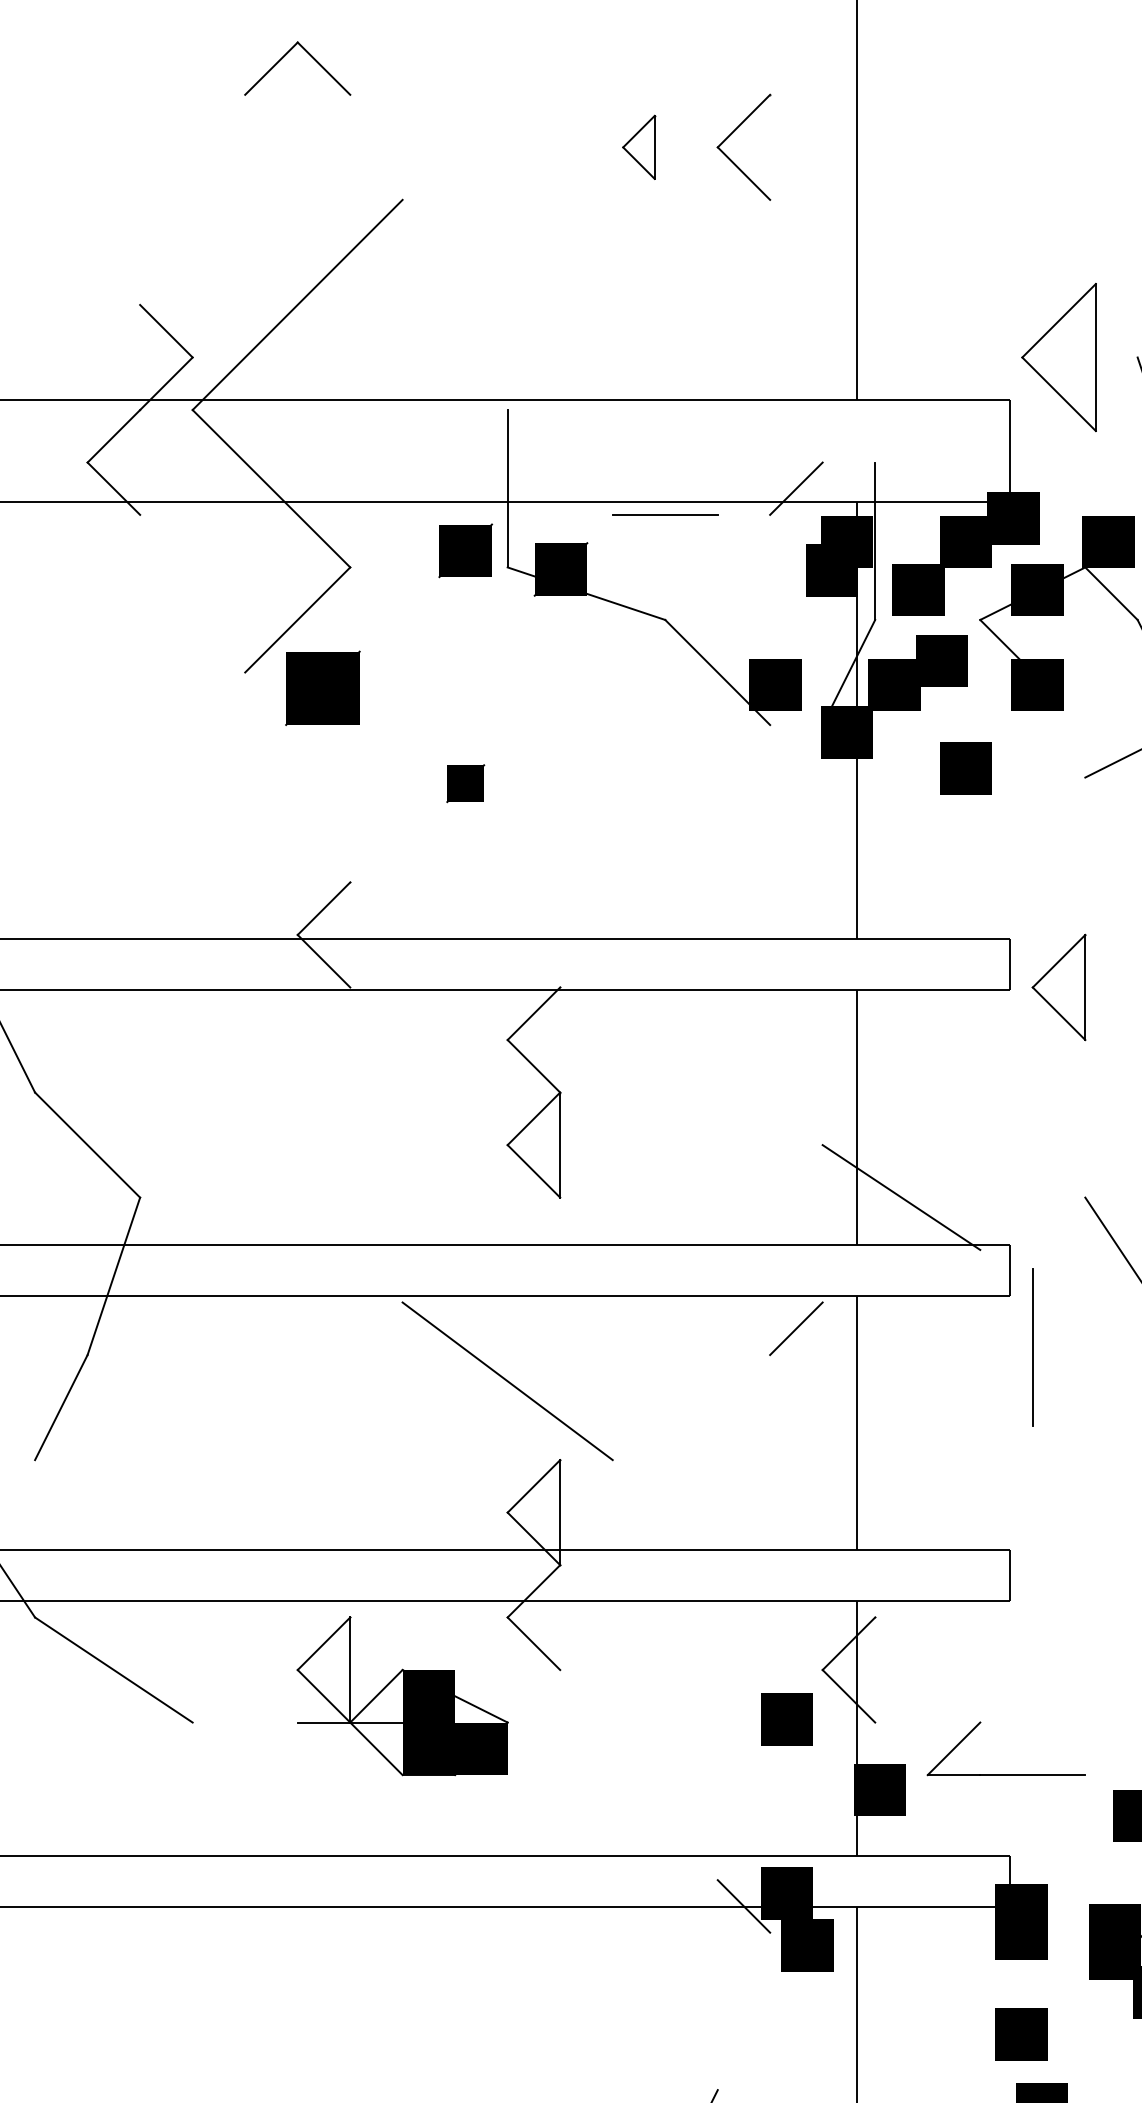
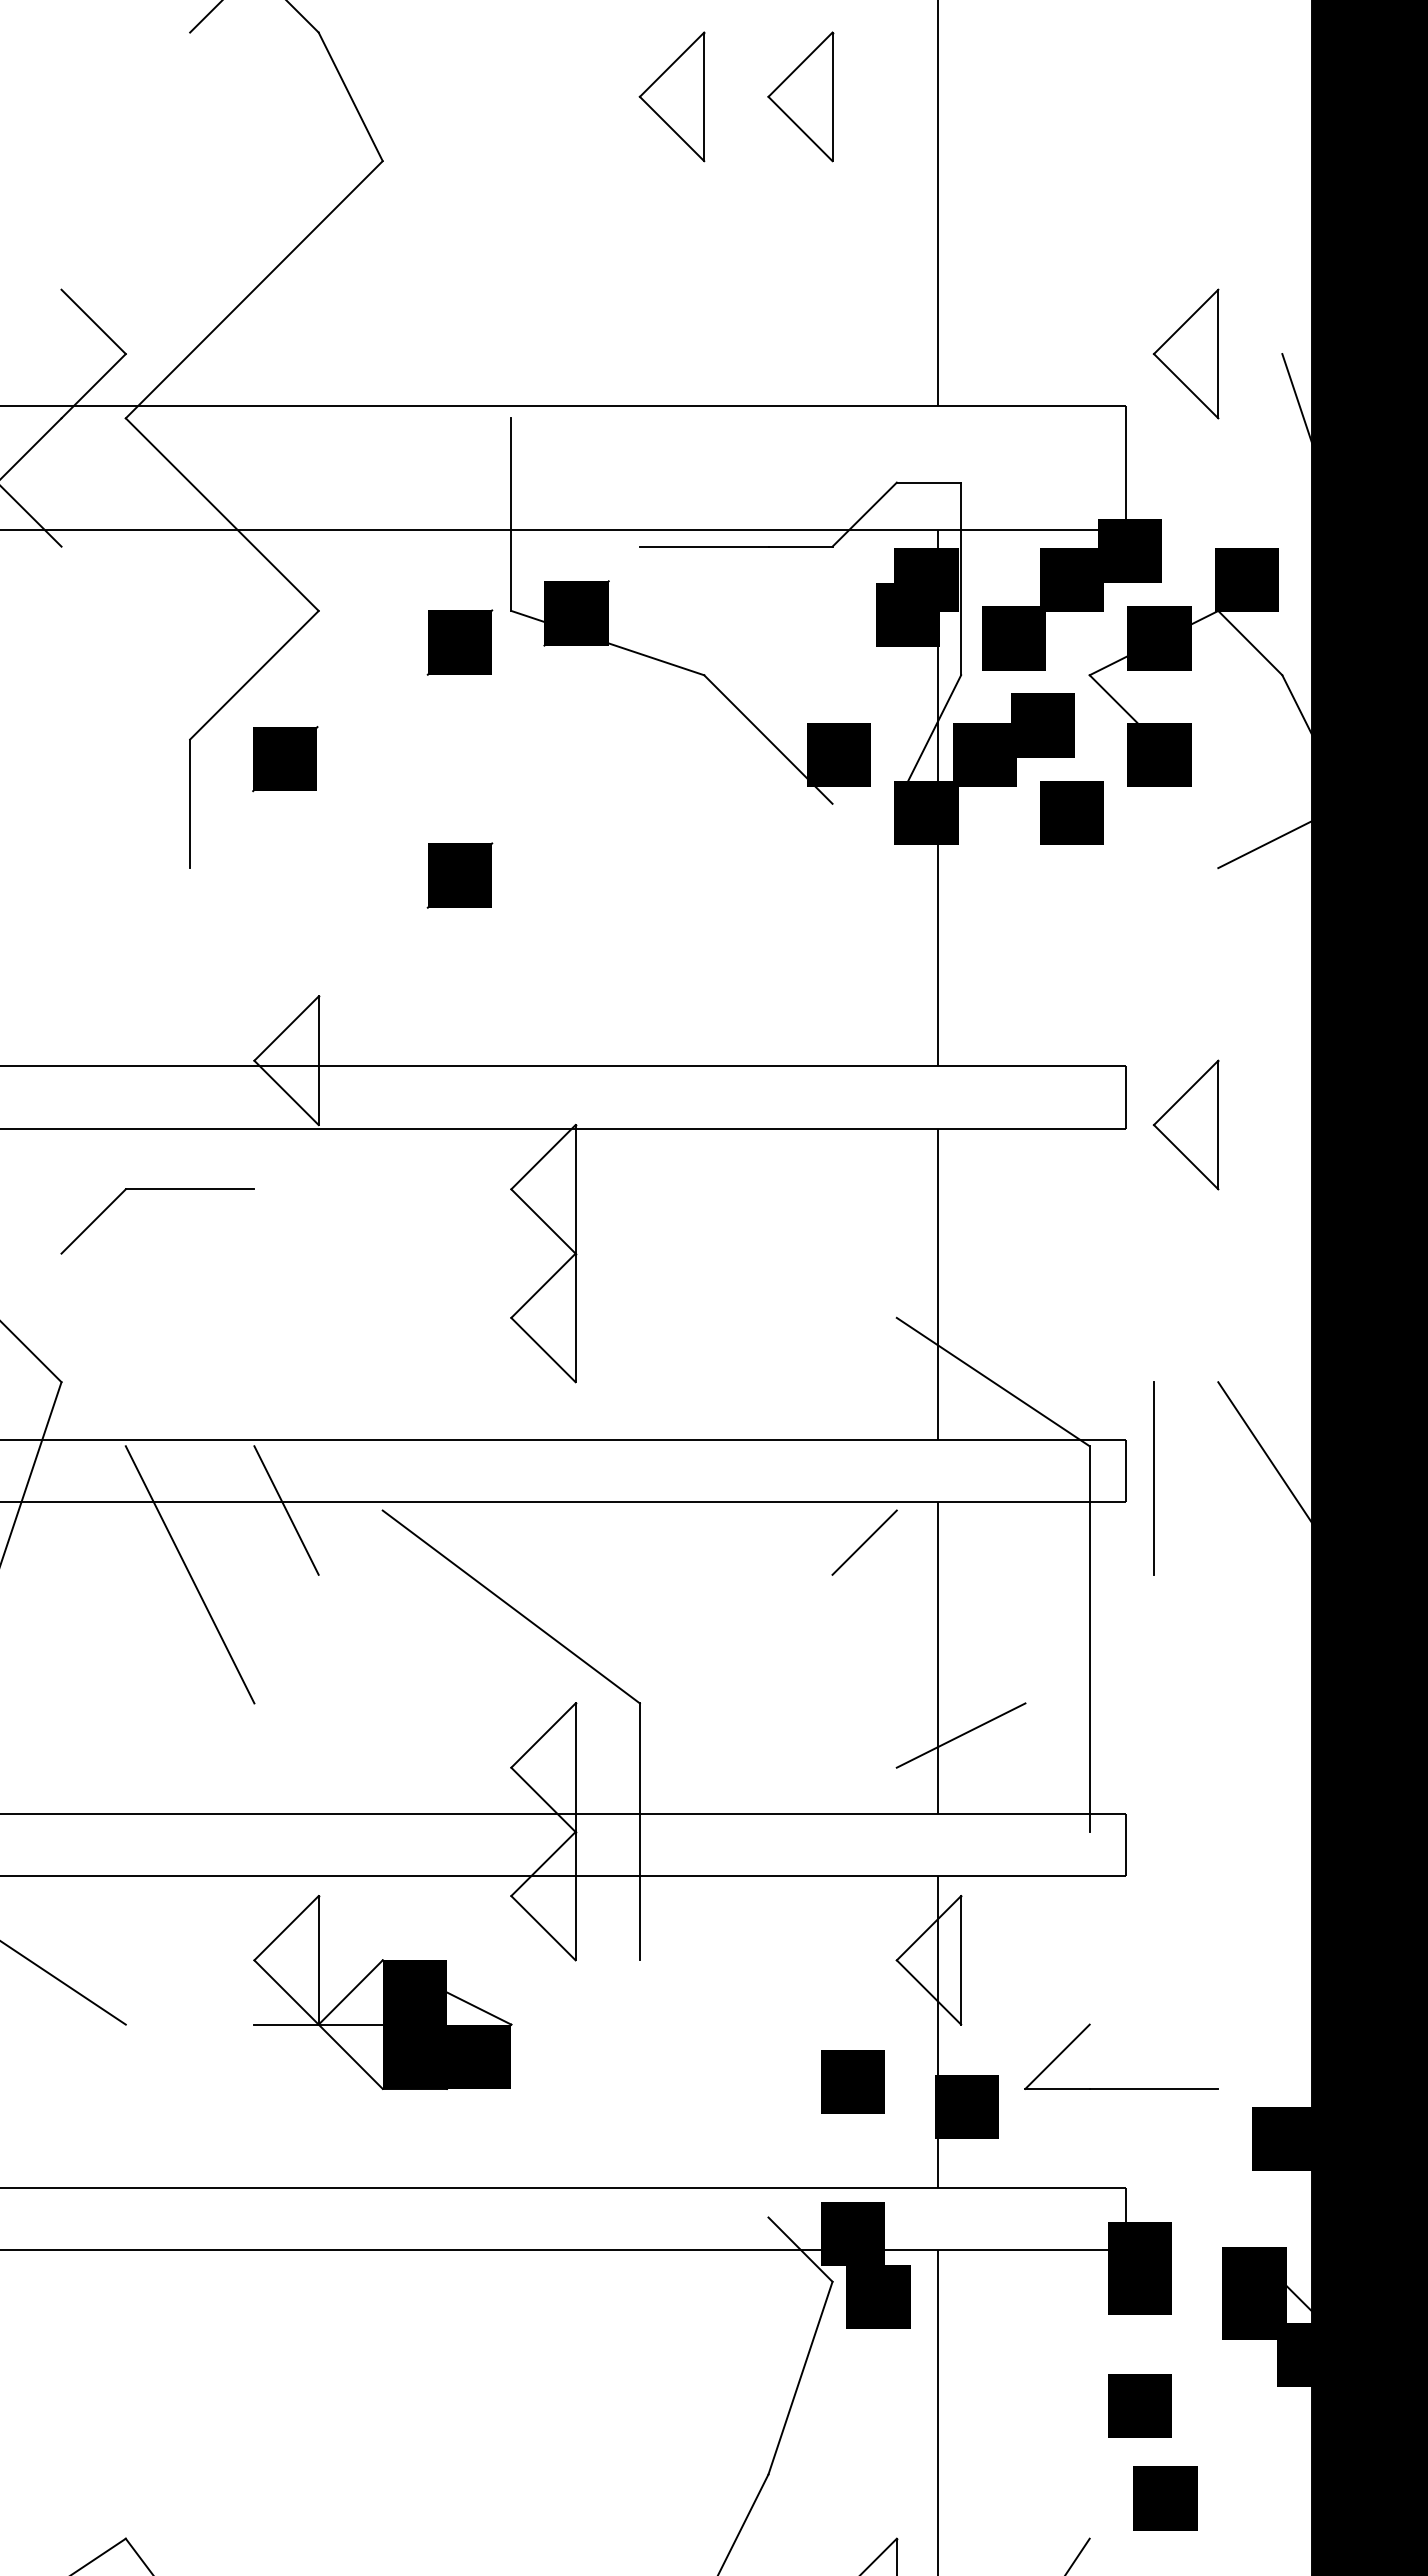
line: (376, 147) -> (350, 96), added
part: (638, 147) -> (671, 96), size x1.67
line: (770, 147) -> (832, 96), added
part: (1058, 357) -> (1185, 353), size x0.71
line: (848, 462) -> (928, 482), added
line: (743, 514) -> (800, 546), added
part: (465, 550) -> (459, 642), moved
part: (323, 688) -> (285, 759), size x0.71
line: (245, 724) -> (190, 803), added
part: (965, 768) -> (1071, 812), moved
part: (465, 783) -> (459, 875), size x1.43
line: (350, 934) -> (318, 1060), added
part: (218, 1040) -> (157, 1189), added
line: (560, 1040) -> (575, 1189), added
line: (323, 1302) -> (286, 1510), added
line: (1032, 1347) -> (1153, 1478), moved
line: (244, 1354) -> (189, 1574), added
line: (980, 1407) -> (1089, 1639), added
line: (874, 1486) -> (960, 1735), added
line: (612, 1564) -> (639, 1831), added
line: (560, 1617) -> (575, 1896), added
line: (875, 1670) -> (961, 1960), added
part: (786, 1719) -> (852, 2081), moved
line: (743, 2010) -> (800, 2377), added

